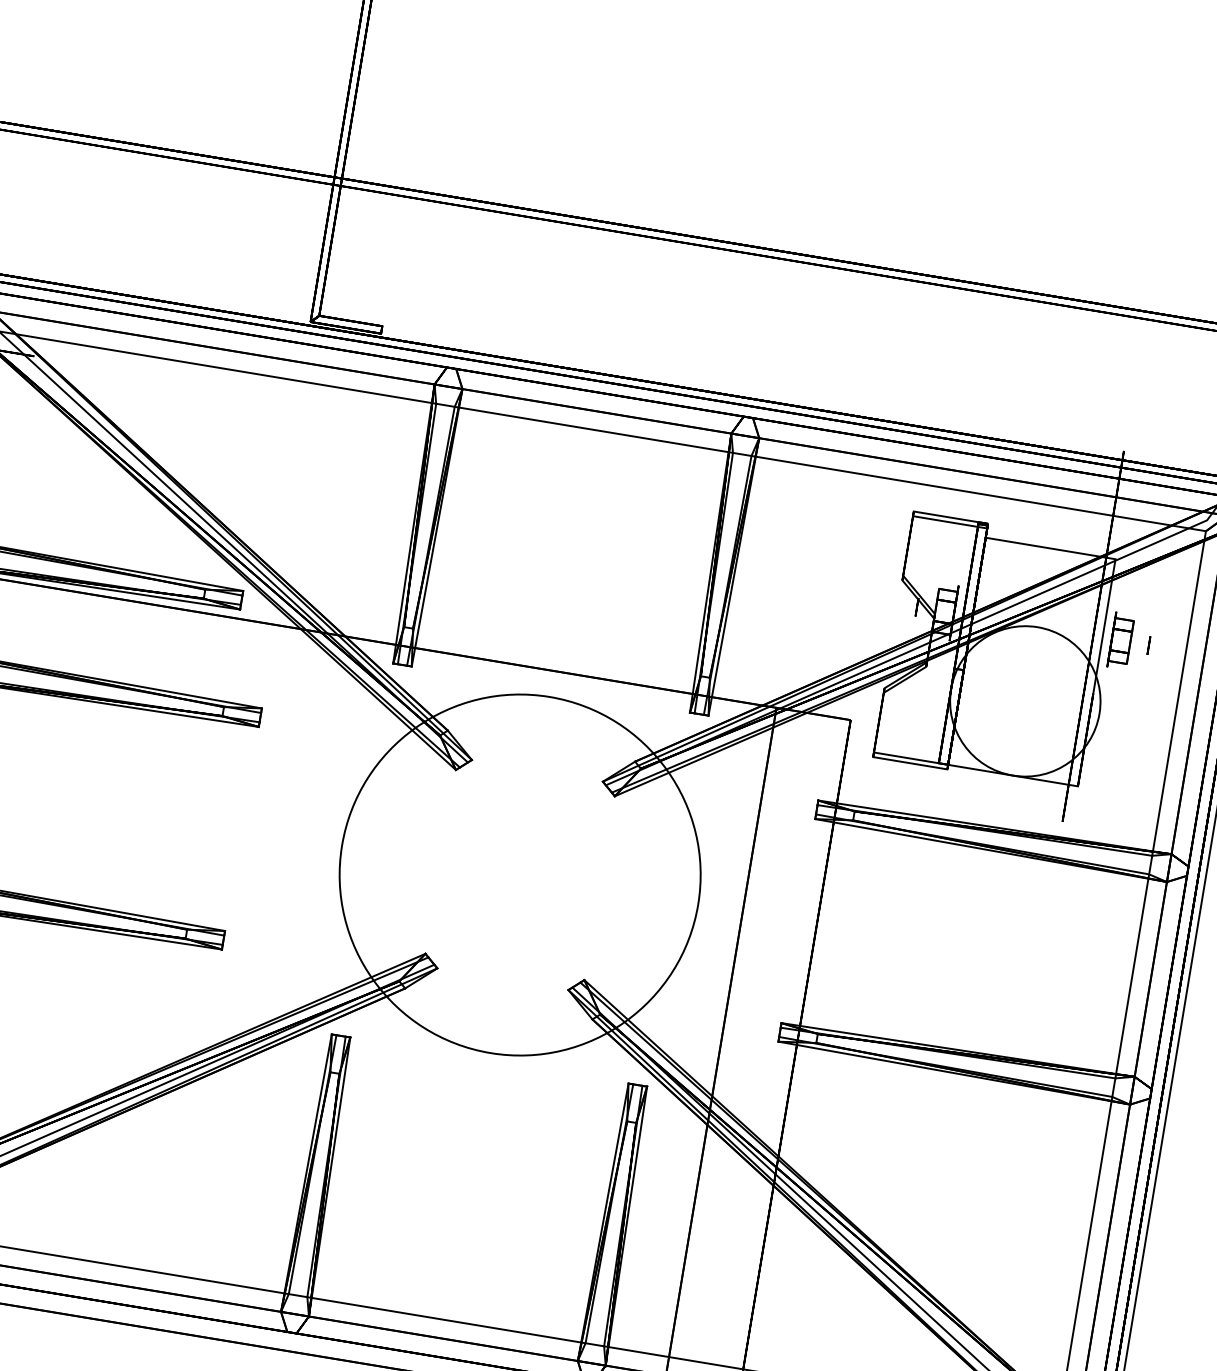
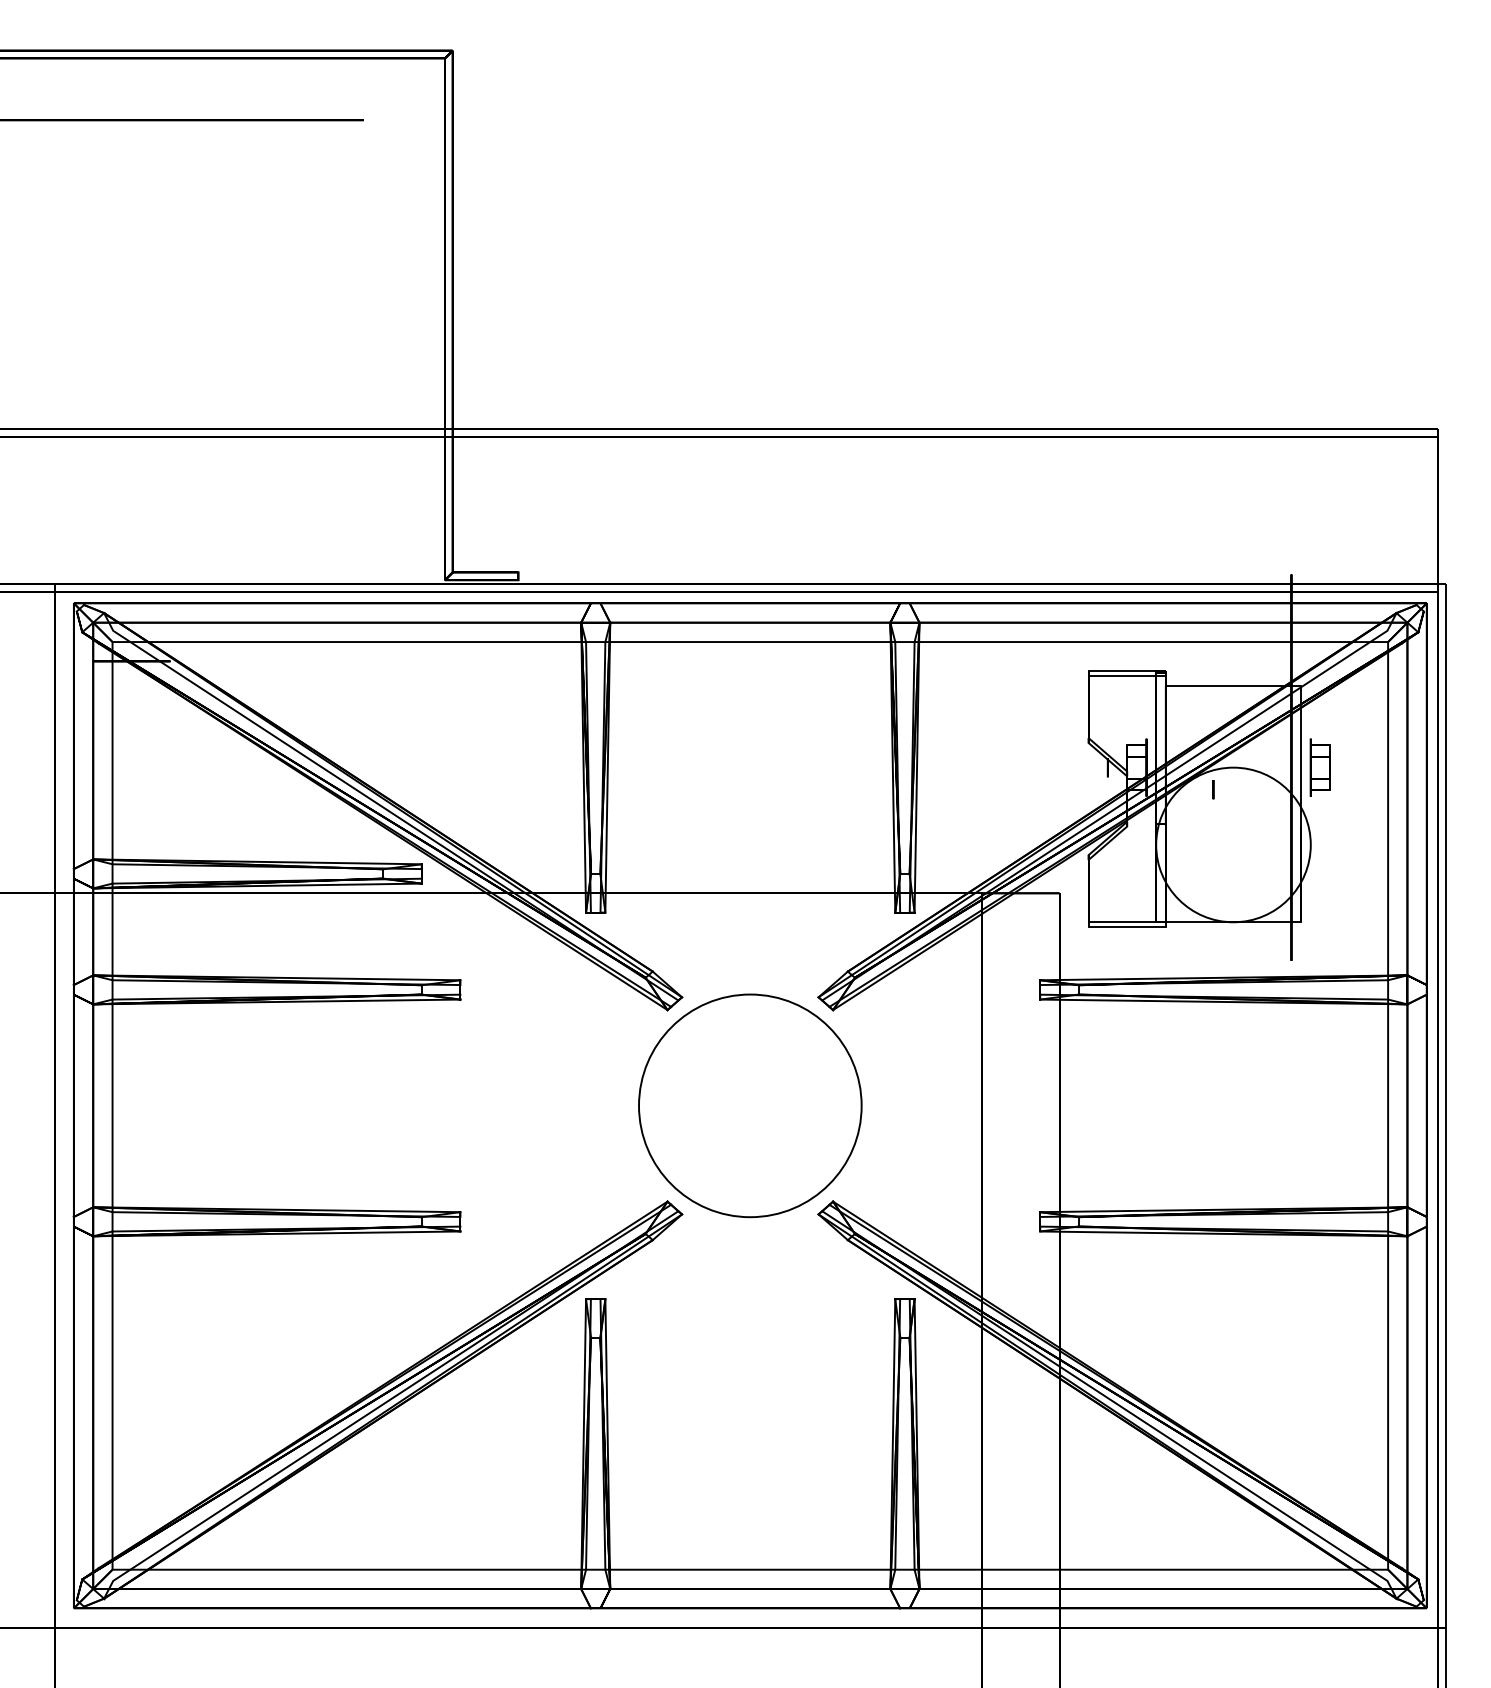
circle: (1148, 645) -> (1213, 789), moved
circle: (519, 874) -> (749, 1105), size x0.6

